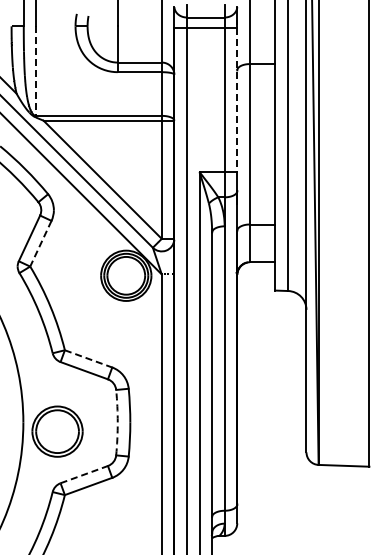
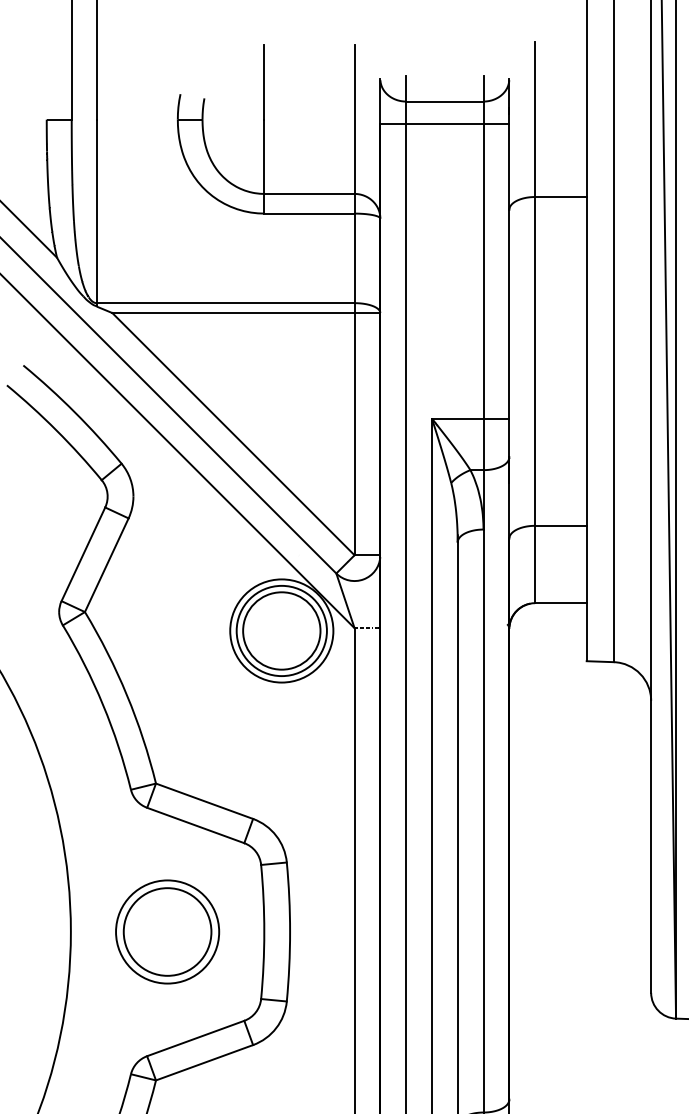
line: (35, 71) -> (95, 212), dashed -> solid
line: (237, 100) -> (509, 271), dashed -> solid
line: (40, 244) -> (105, 566), dashed -> solid
line: (89, 359) -> (206, 802), dashed -> solid
arc: (117, 422) -> (263, 931), dashed -> solid
part: (57, 431) -> (167, 931), moved
line: (84, 474) -> (196, 1038), dashed -> solid

